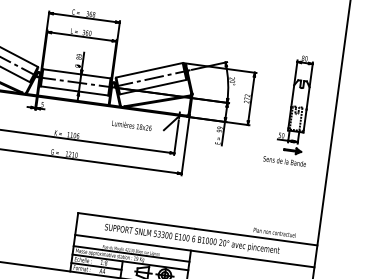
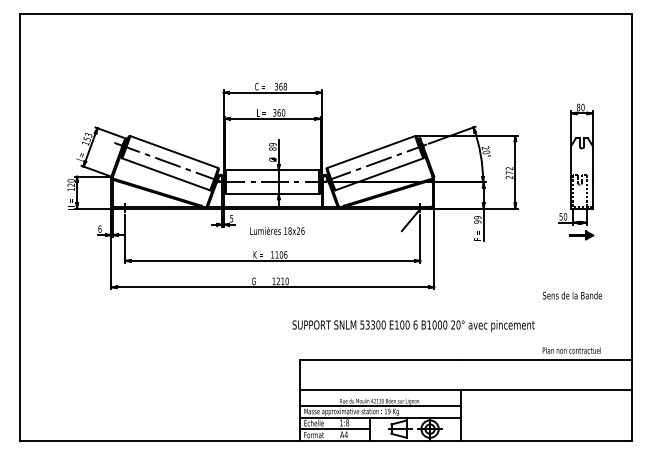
text: (132, 125) -> (277, 230), moved
text: (284, 161) -> (572, 295), moved
text: (192, 239) -> (413, 325), moved

